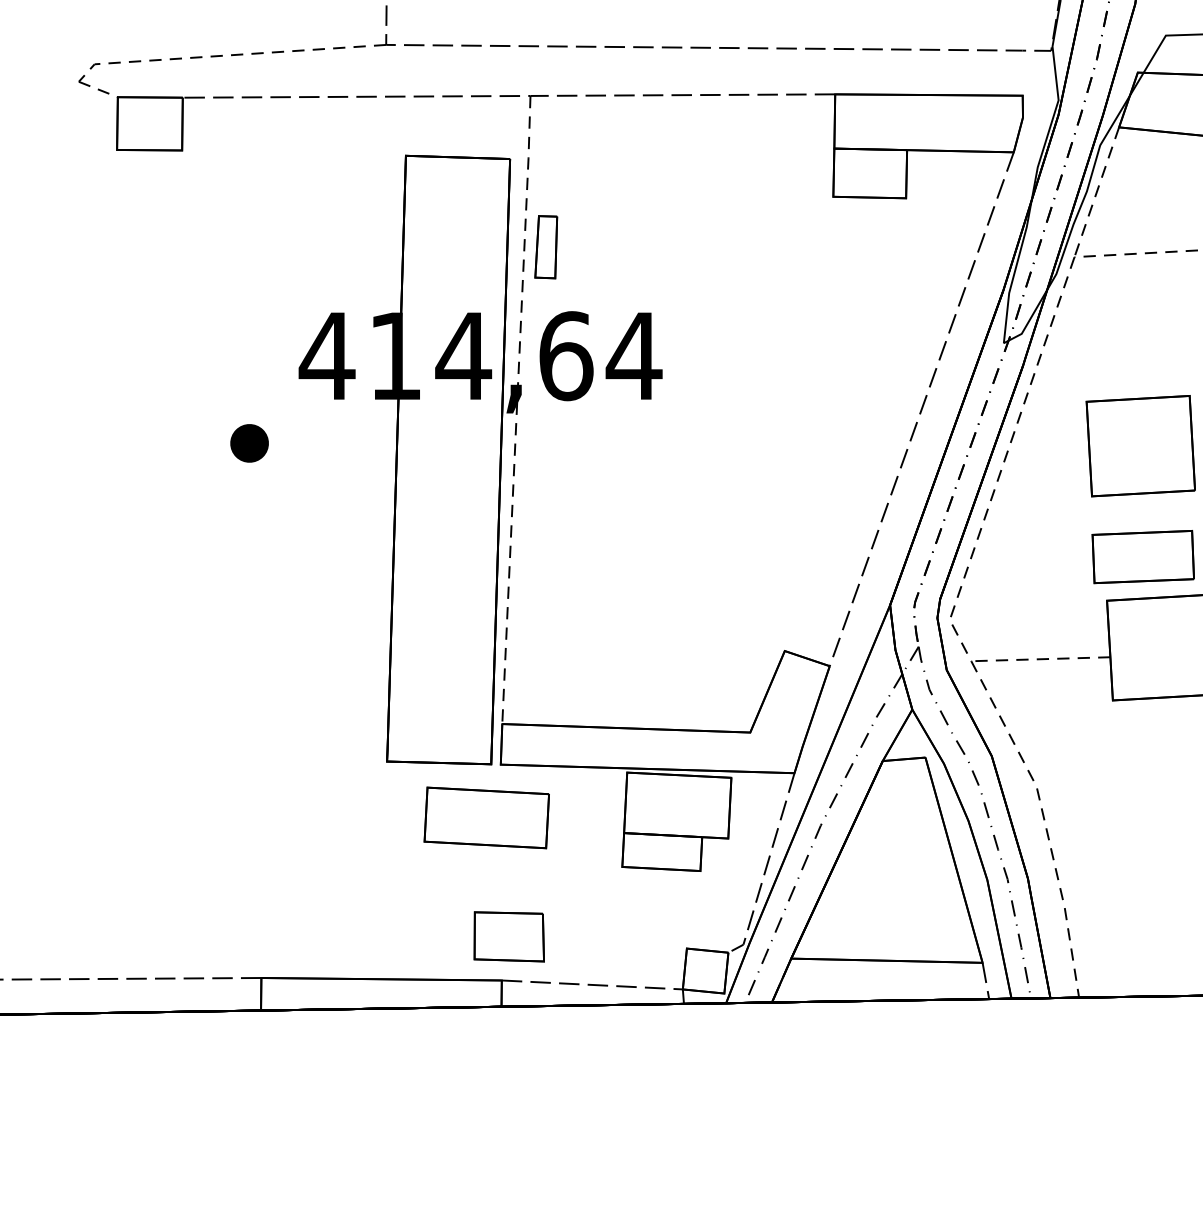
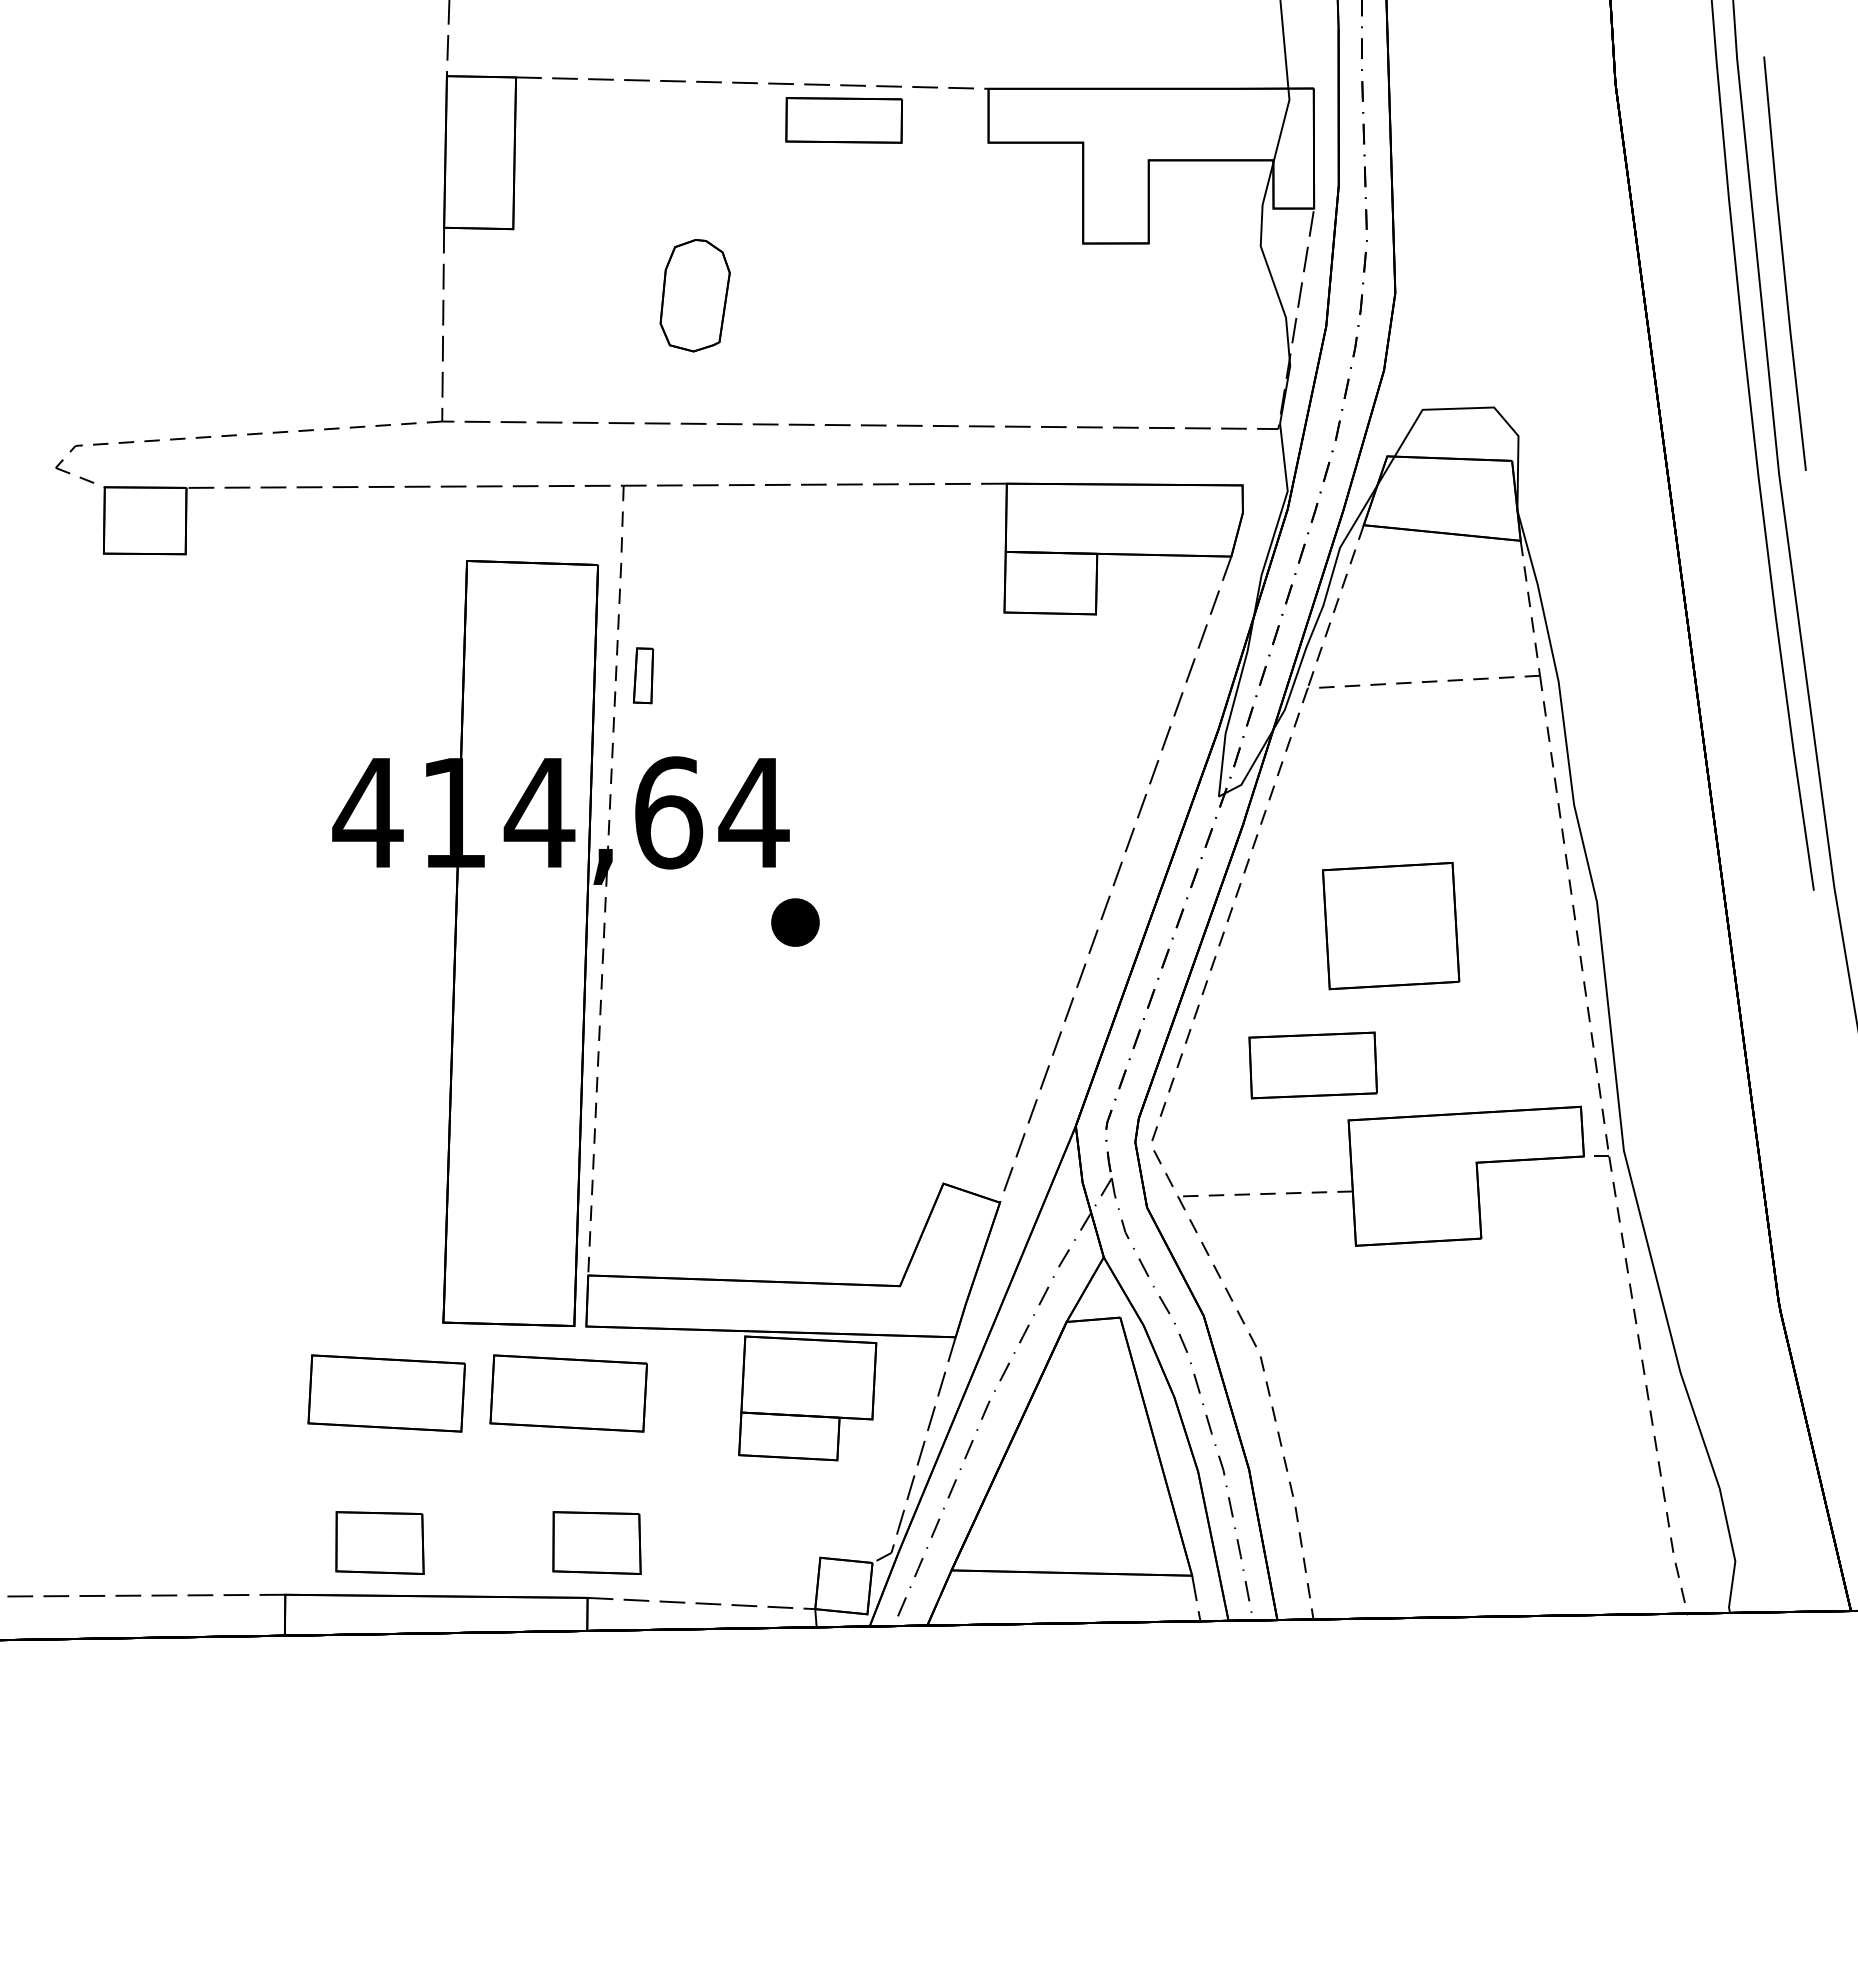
part: (546, 246) -> (643, 675), size x0.7
part: (249, 443) -> (795, 922), moved
part: (1142, 557) -> (1312, 1065), moved
part: (341, 817) -> (386, 1393), added
part: (336, 936) -> (379, 1542), added

